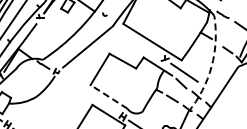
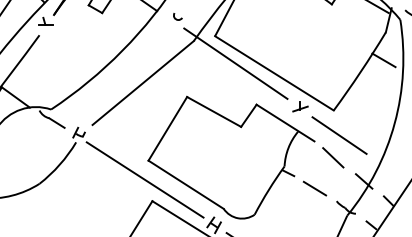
line: (133, 37) -> (235, 63), added
arc: (211, 66) -> (394, 122), dashed -> solid
line: (88, 94) -> (144, 179), added
line: (109, 96) -> (186, 183), dashed -> solid

